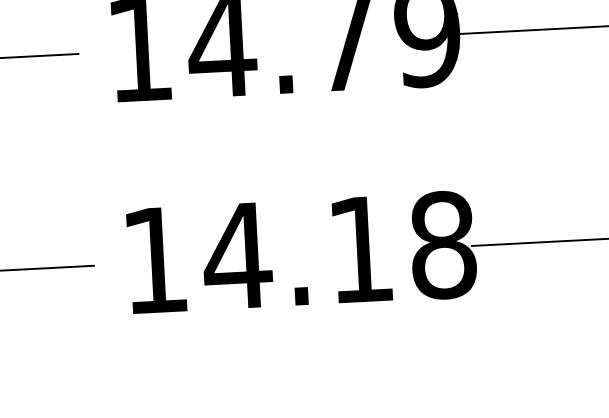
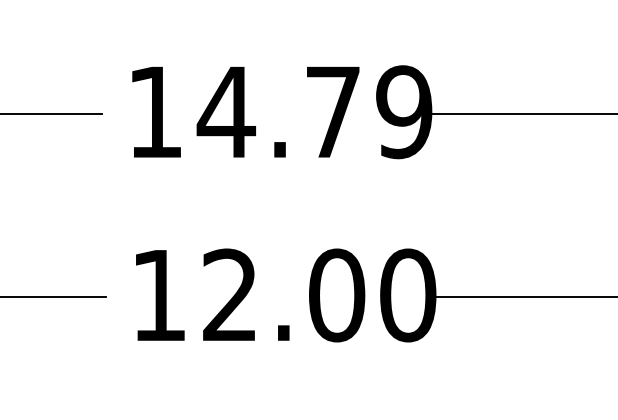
text: (339, 250) -> (318, 295), 14.18 -> 12.00

